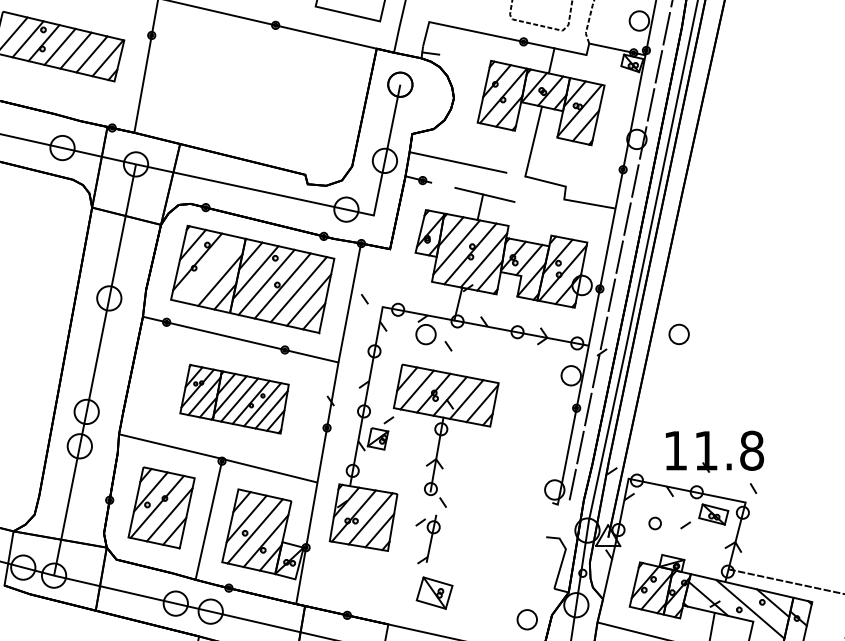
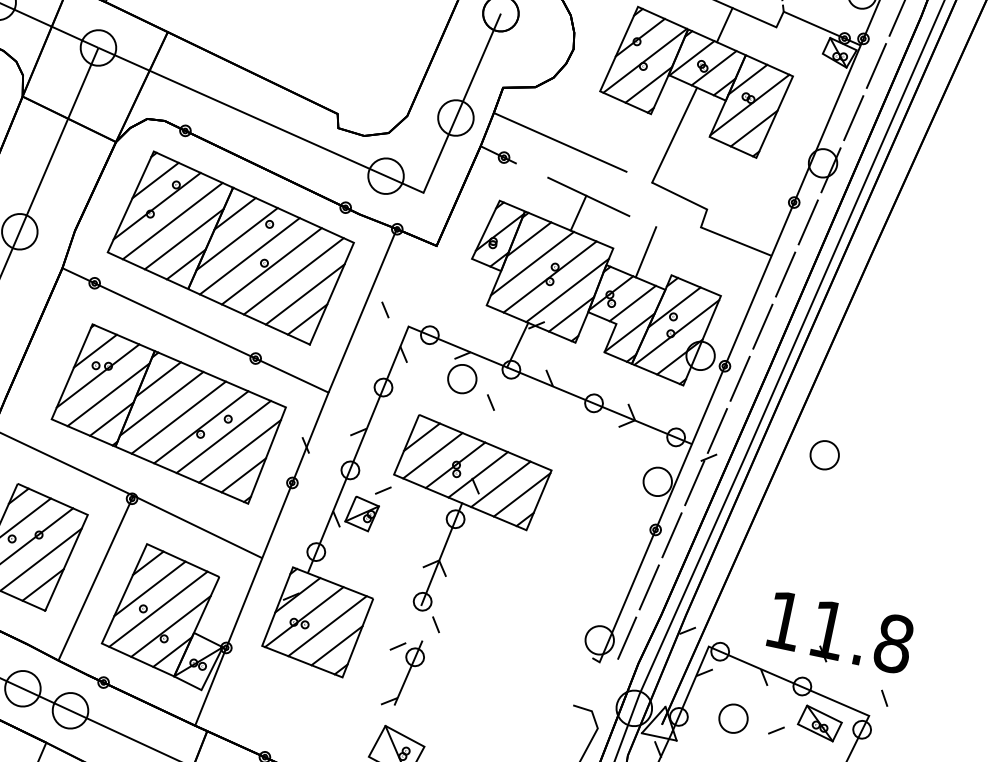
line: (530, 223) -> (645, 251), added
line: (210, 269) -> (173, 220), added
part: (234, 399) -> (168, 414), size x1.43
part: (654, 523) -> (732, 718), size x1.67

